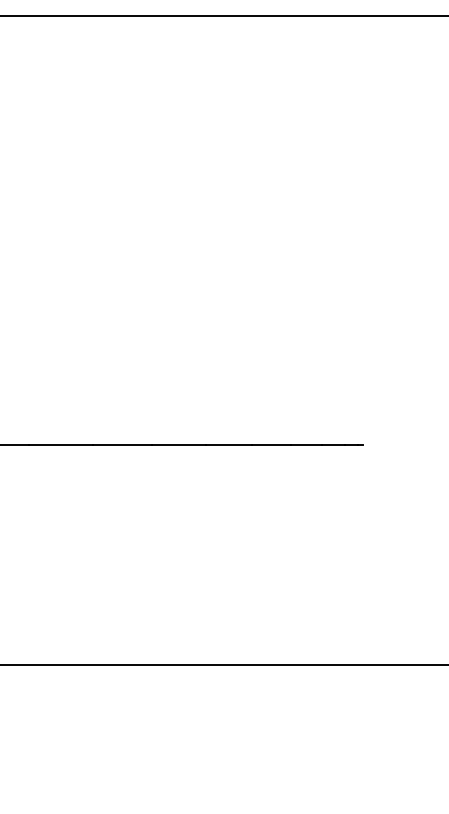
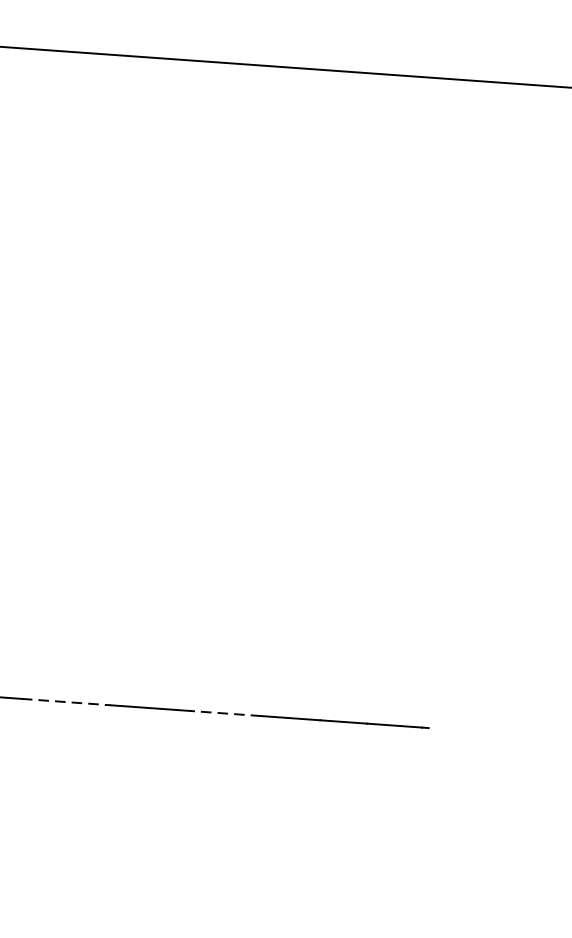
line: (122, 445) -> (65, 702), solid -> dashed
line: (228, 445) -> (225, 713), solid -> dashed

